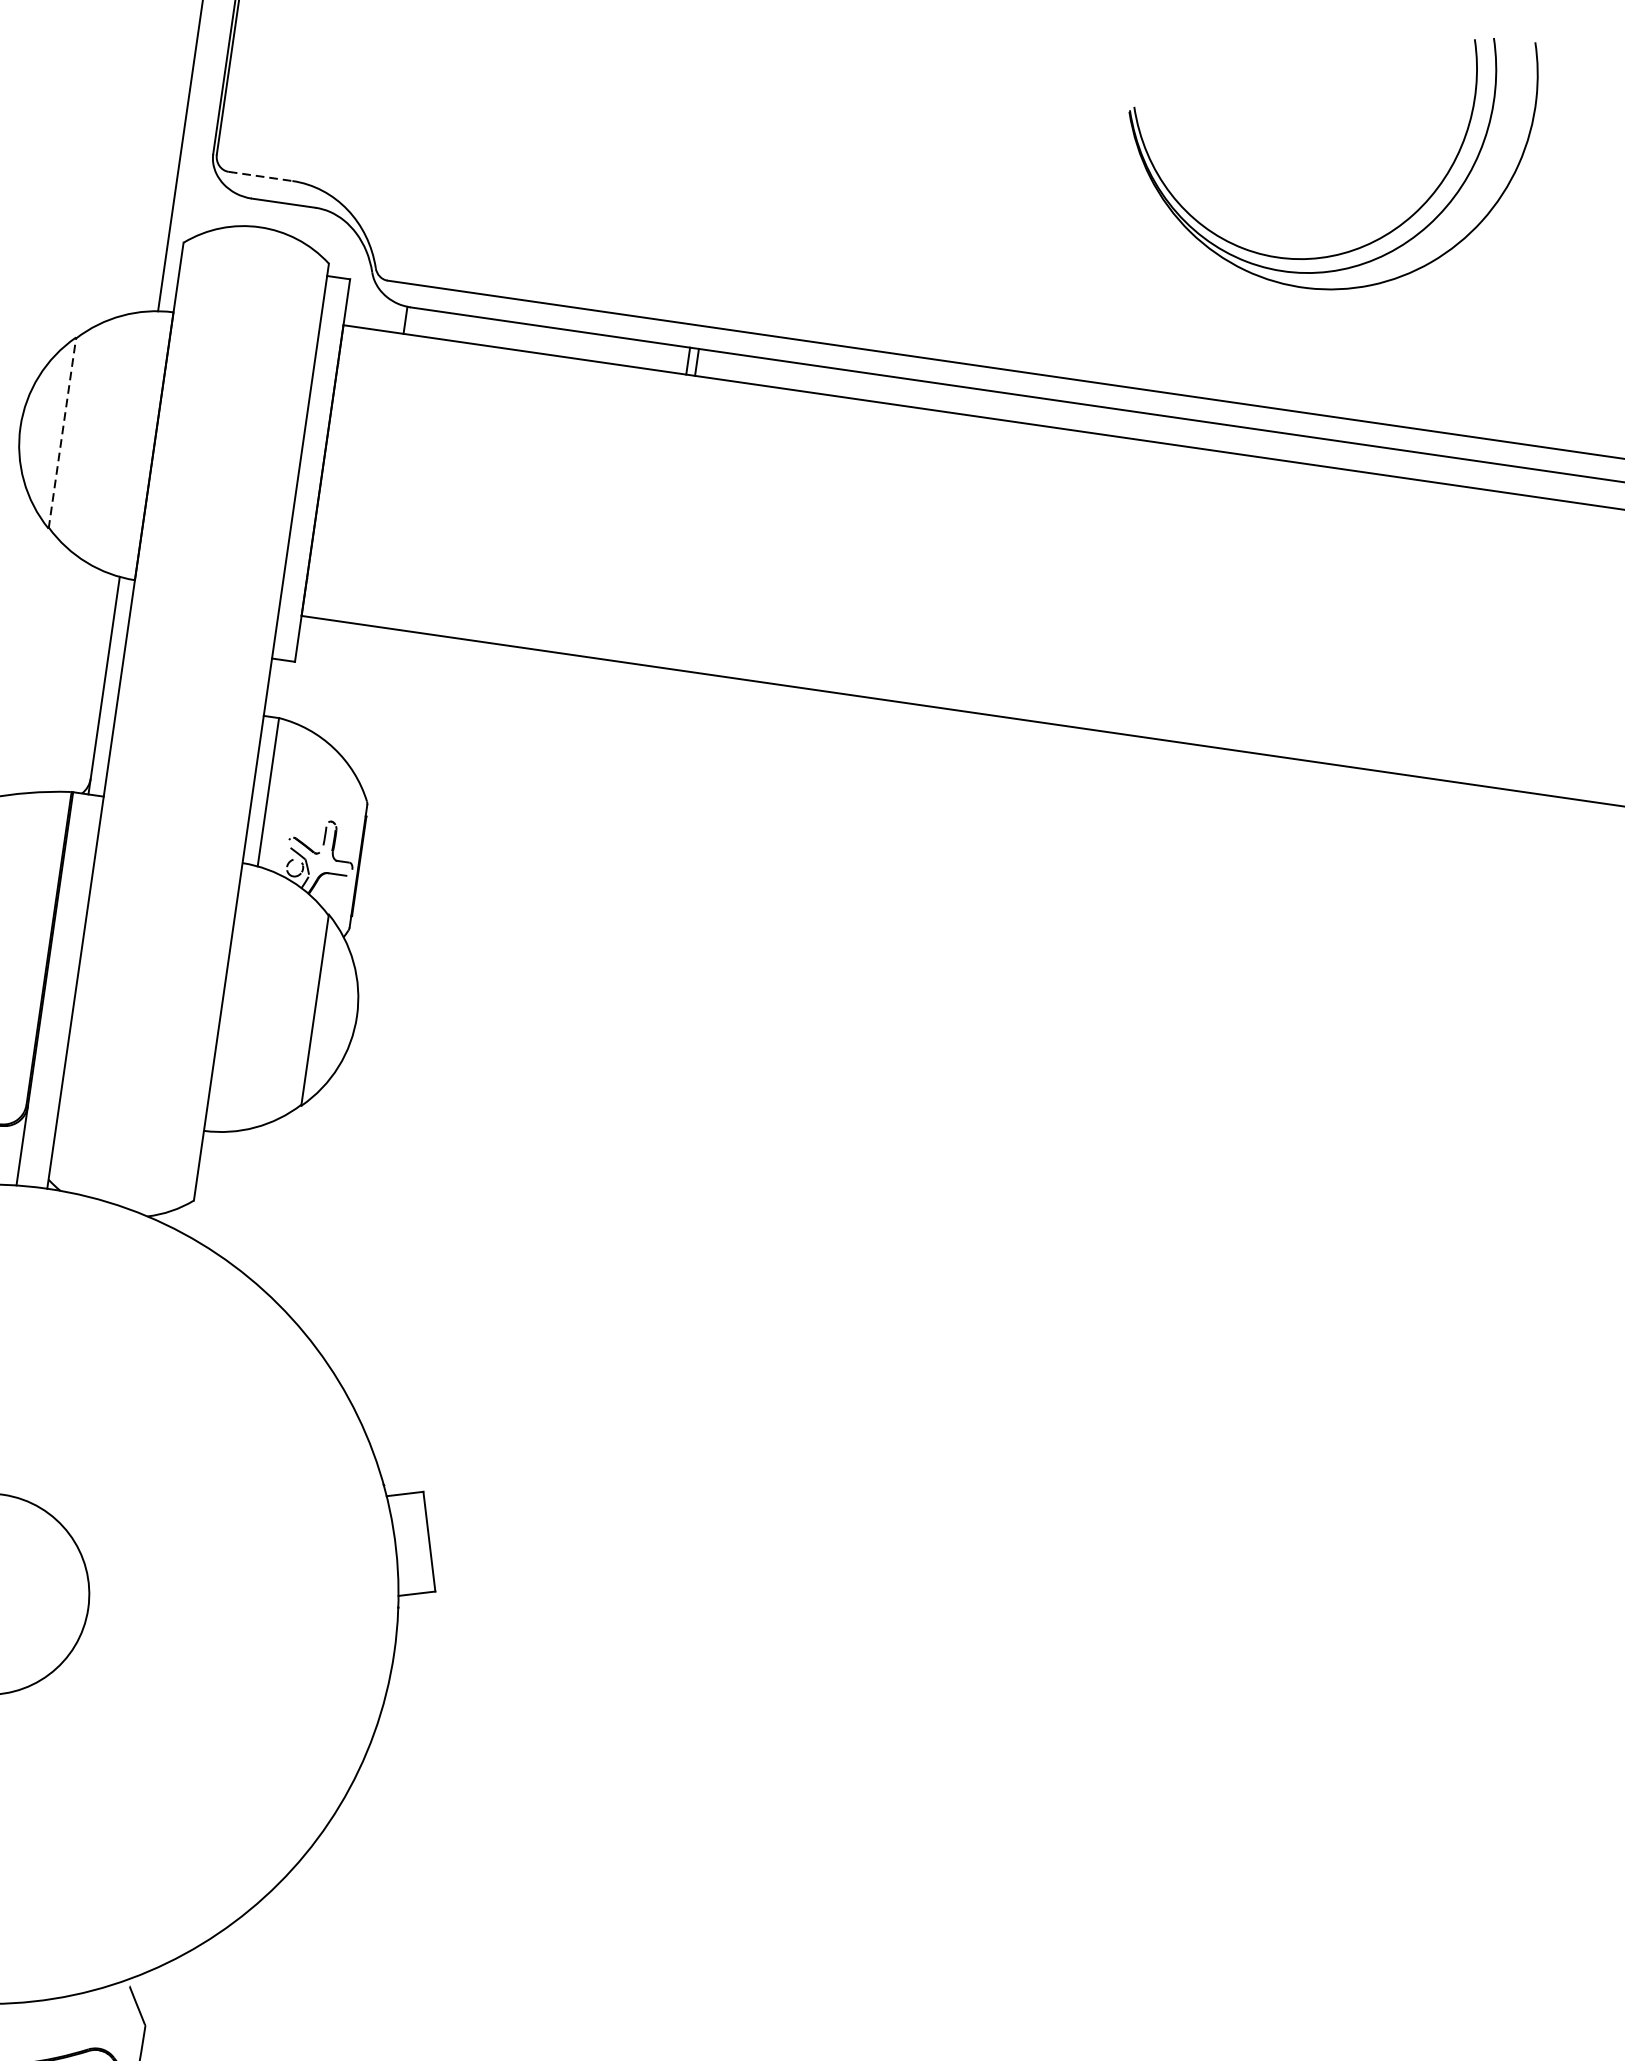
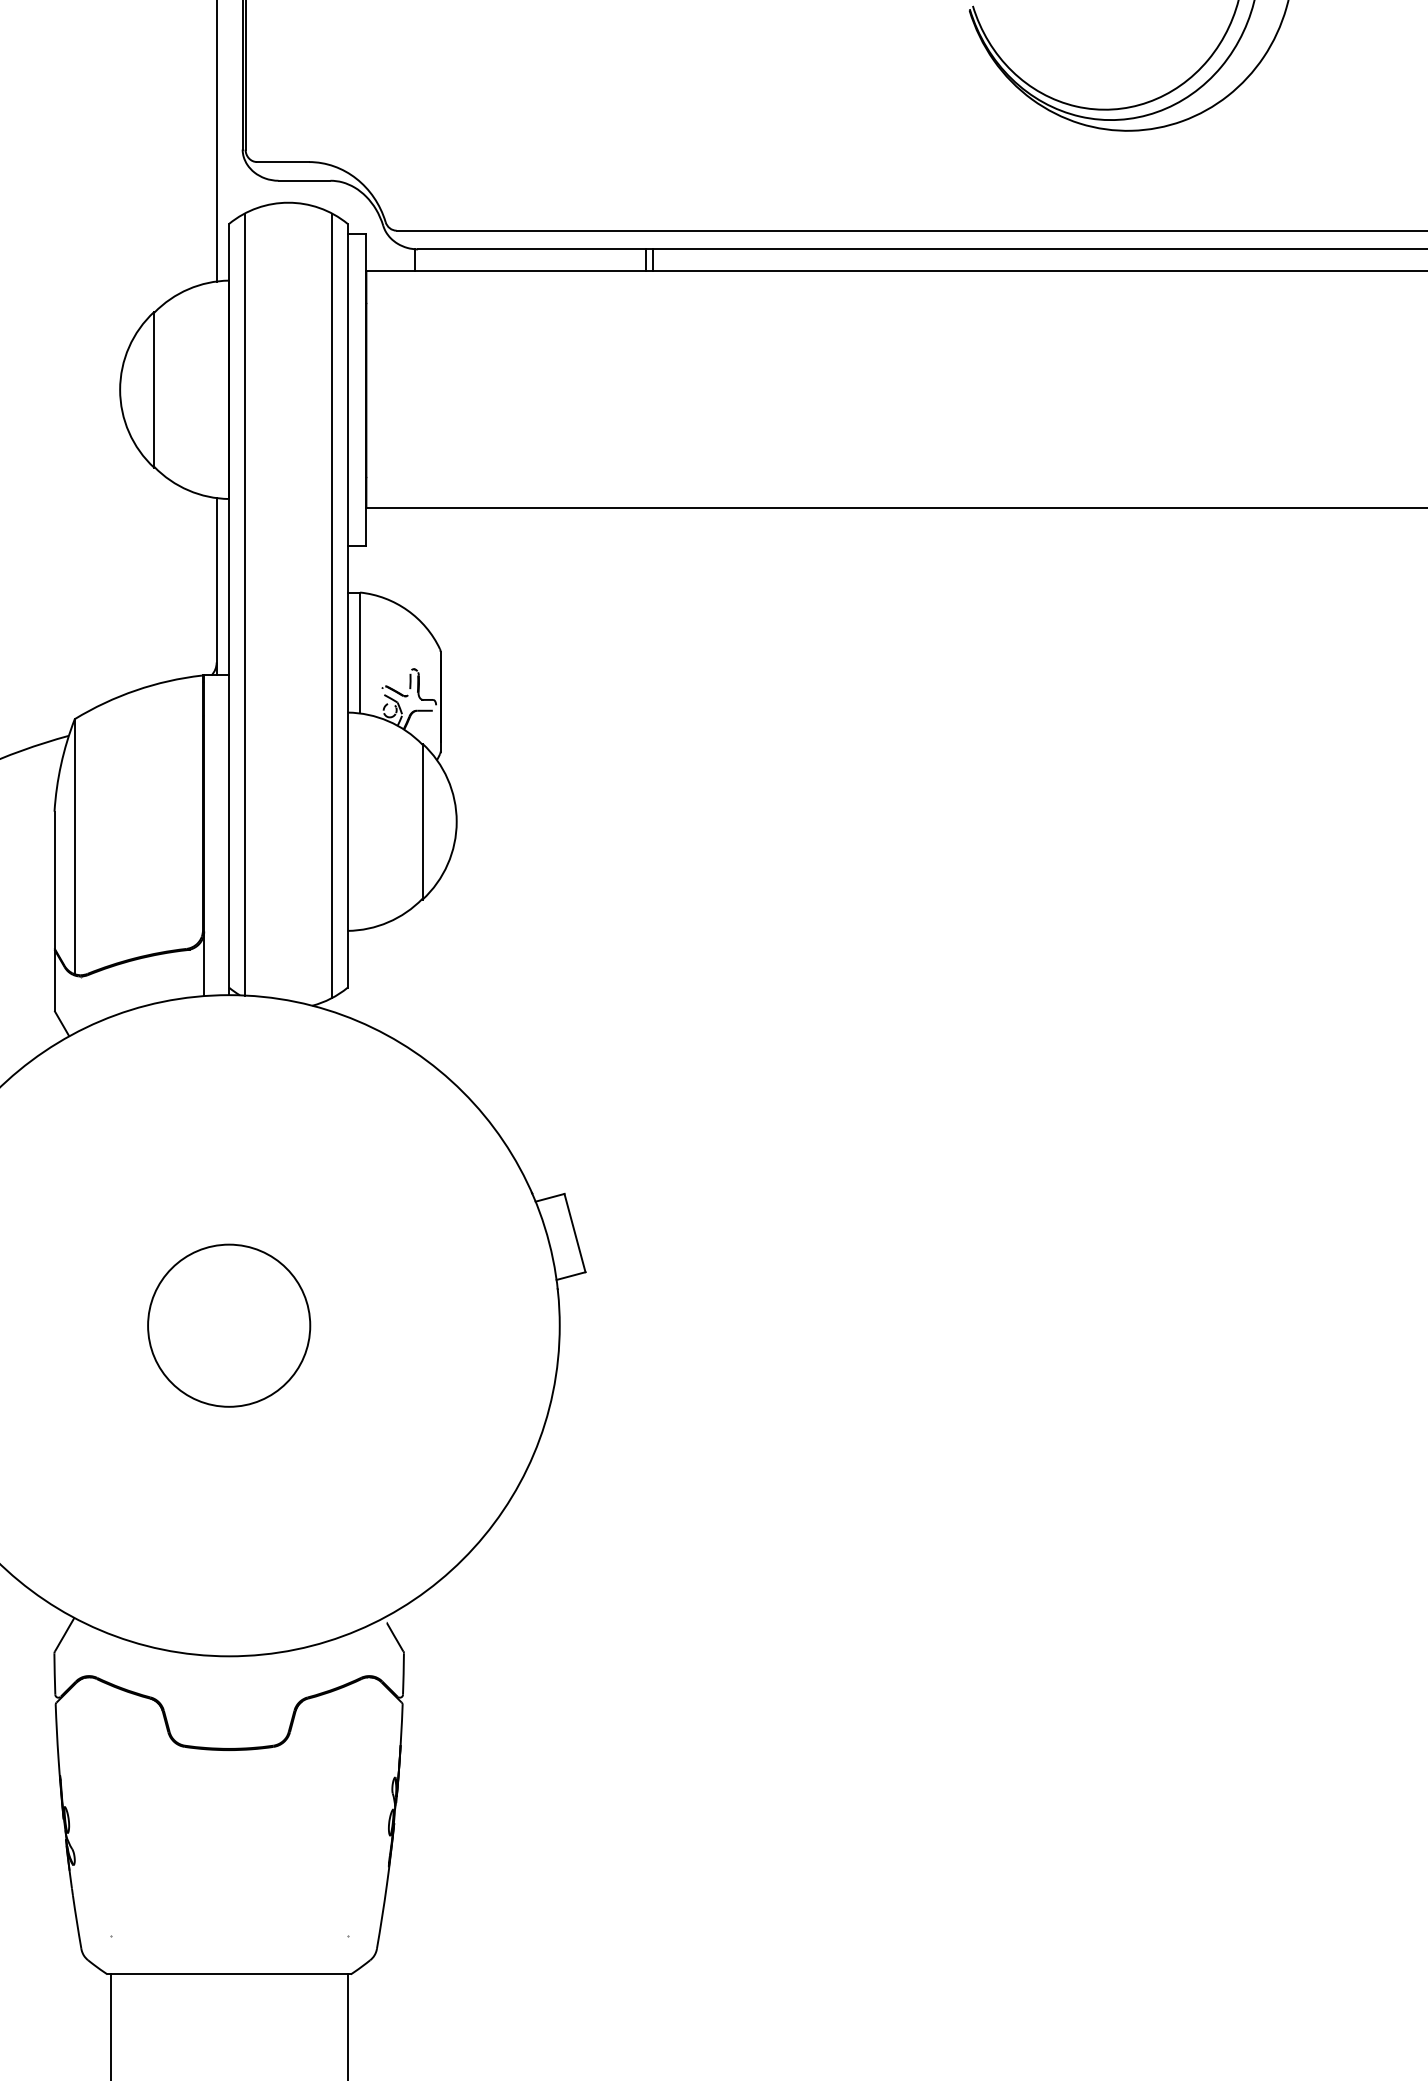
line: (261, 177) -> (283, 162), dashed -> solid
line: (62, 432) -> (154, 389), dashed -> solid
line: (135, 712) -> (244, 604), added
line: (242, 729) -> (332, 605), added

